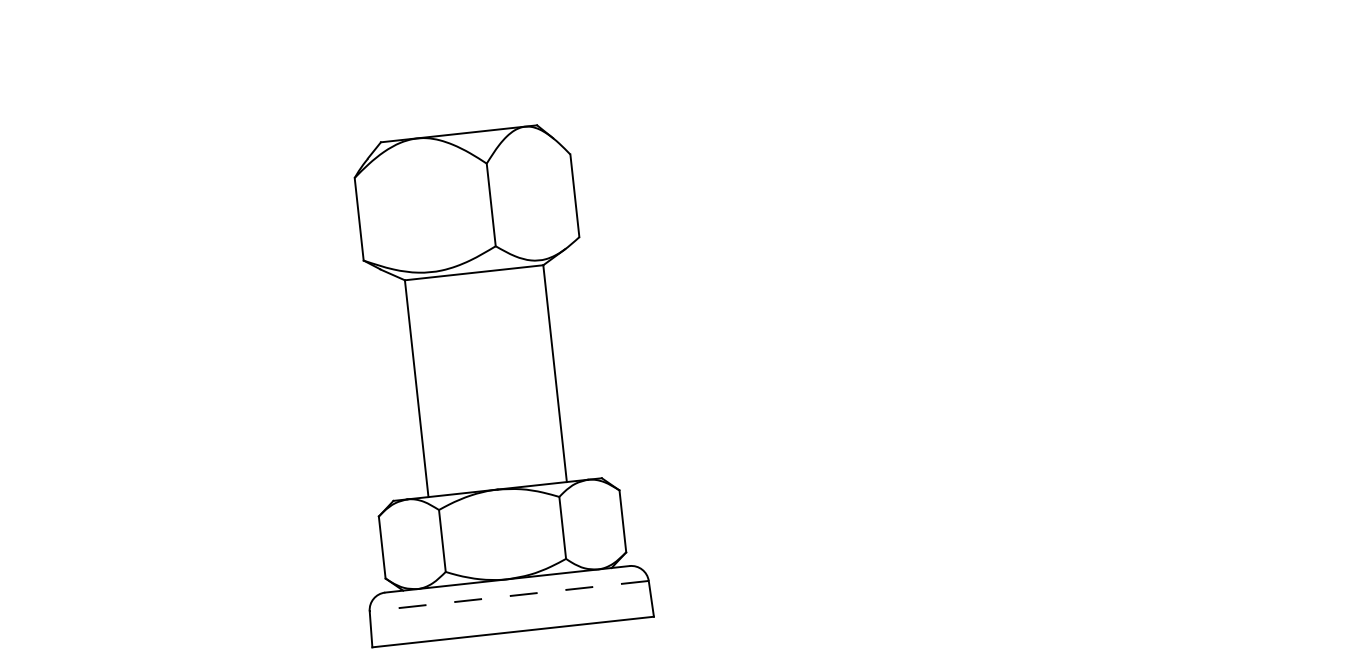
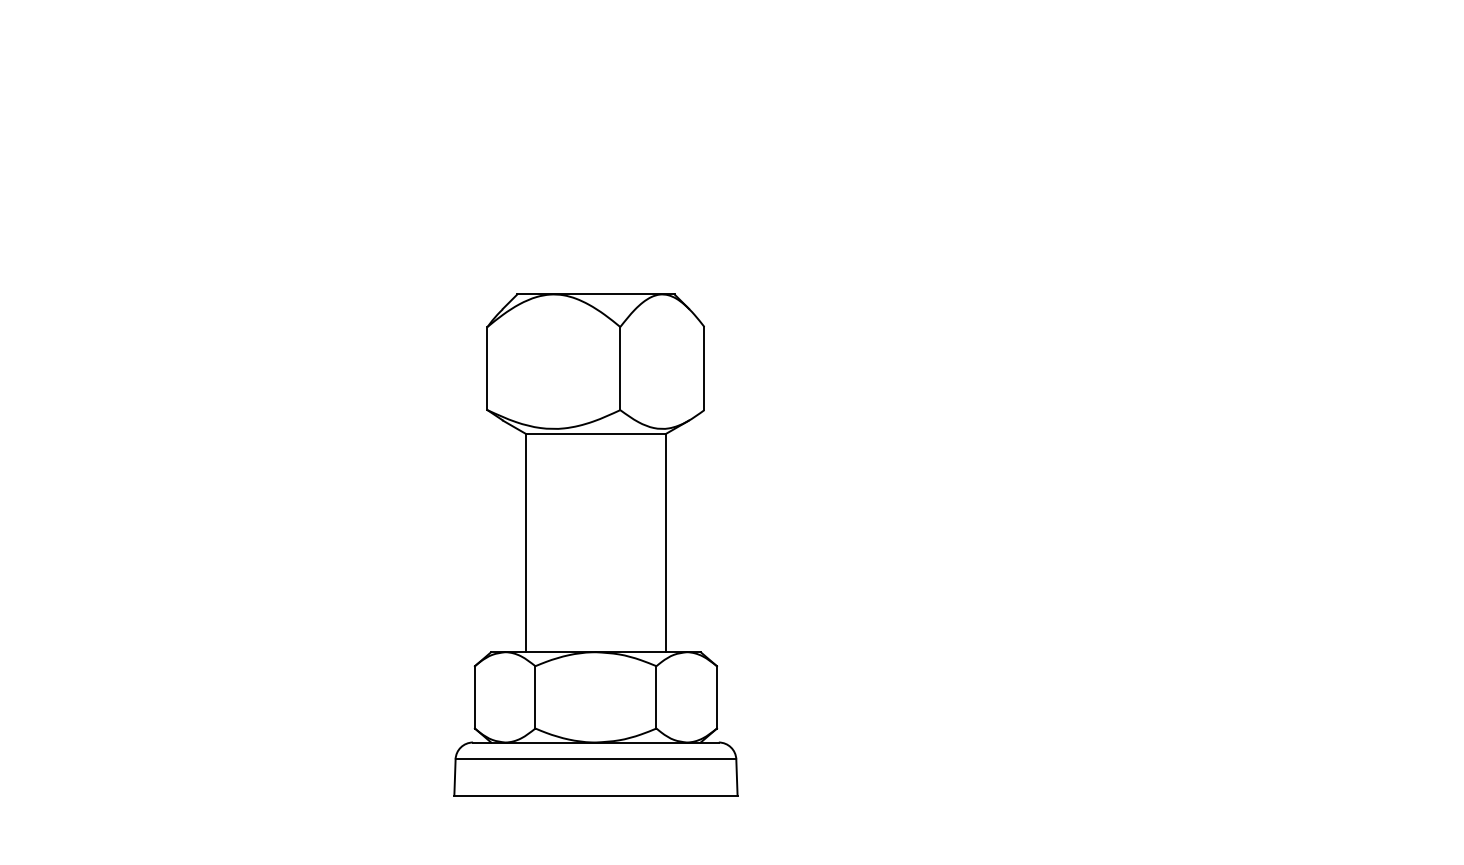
line: (508, 596) -> (595, 759), dashed -> solid

